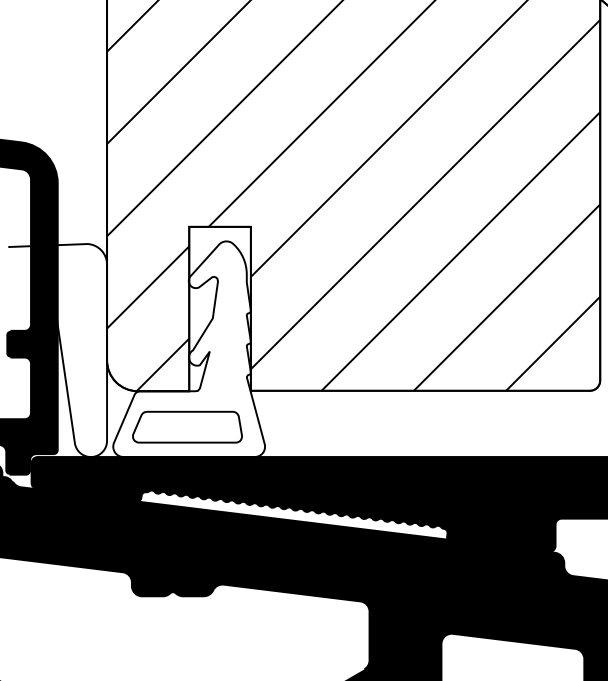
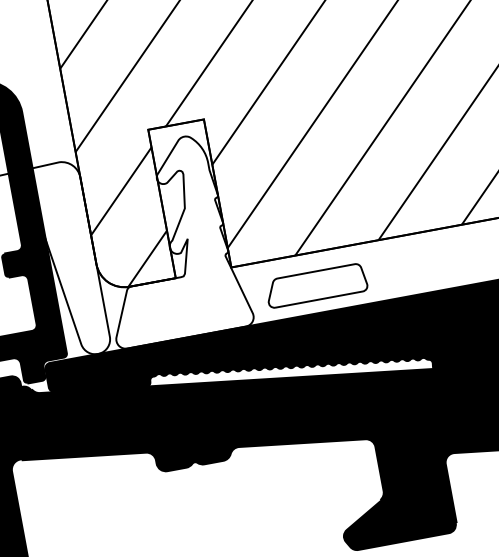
part: (187, 426) -> (316, 285), moved

